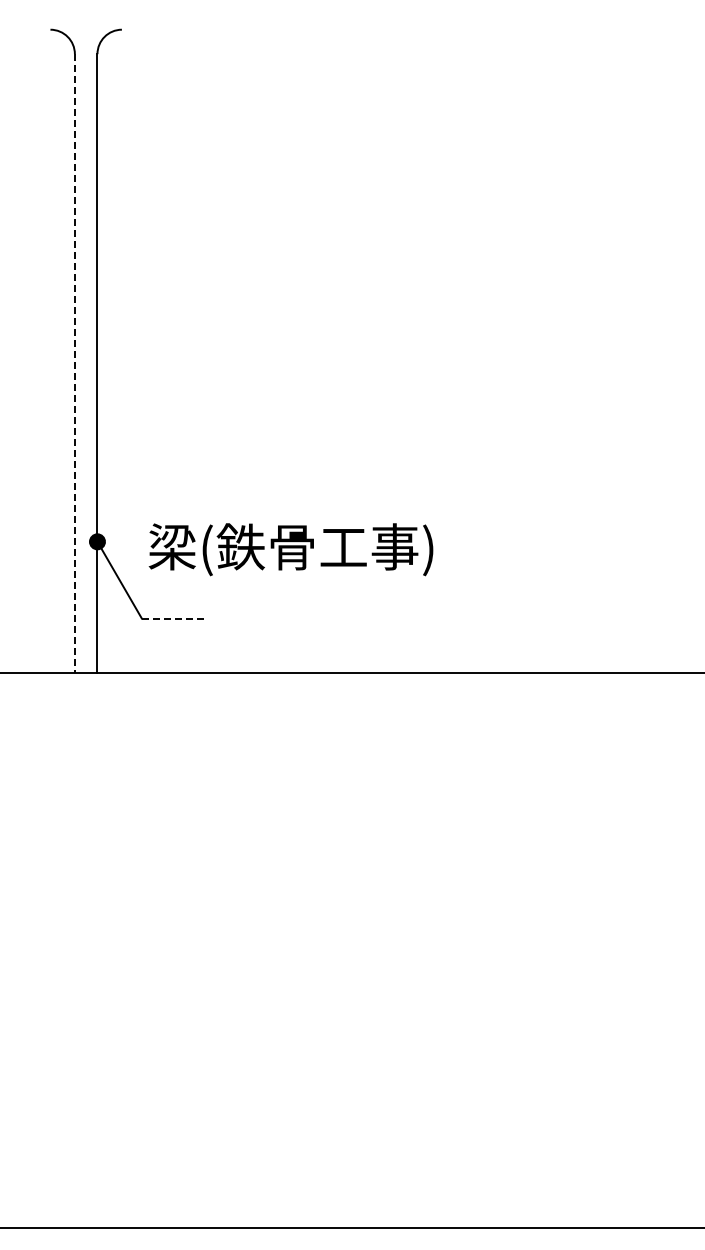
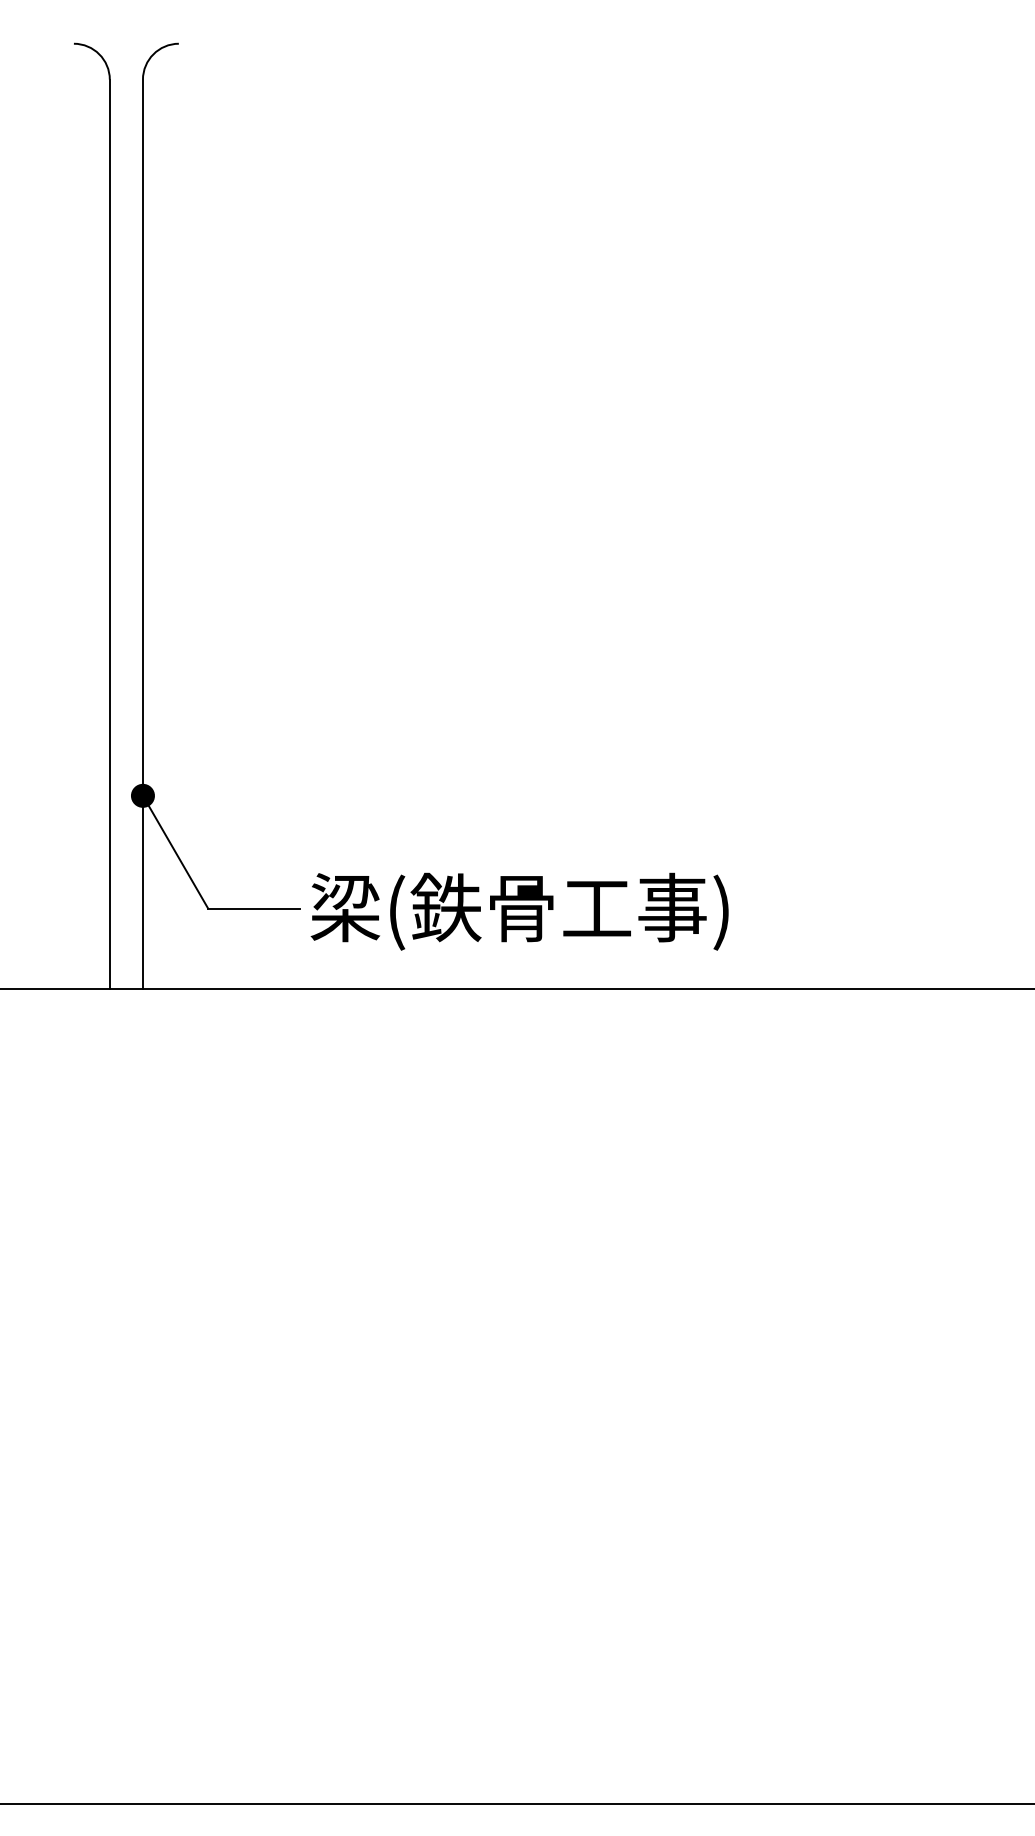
line: (74, 363) -> (109, 533), dashed -> solid
text: (290, 549) -> (518, 911), moved
line: (172, 618) -> (253, 908), dashed -> solid

